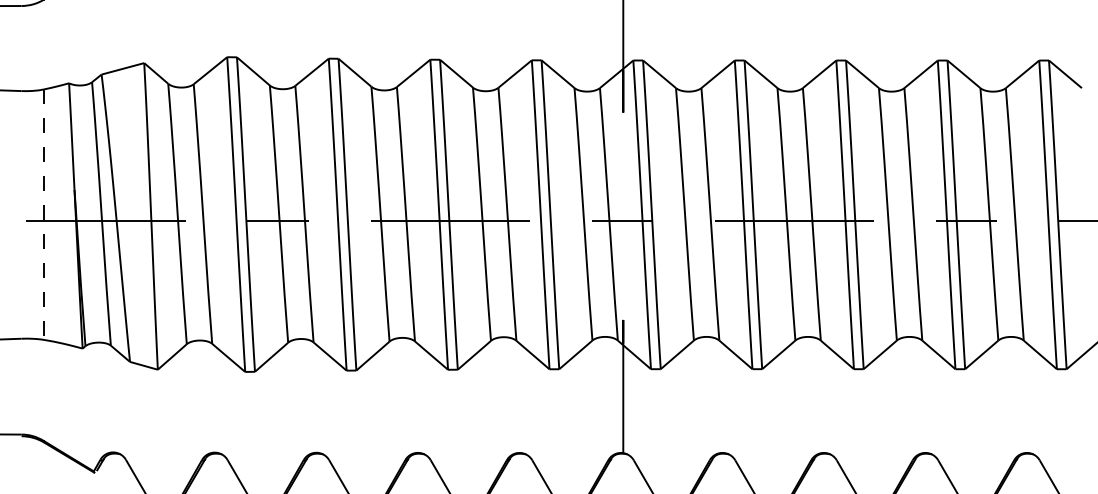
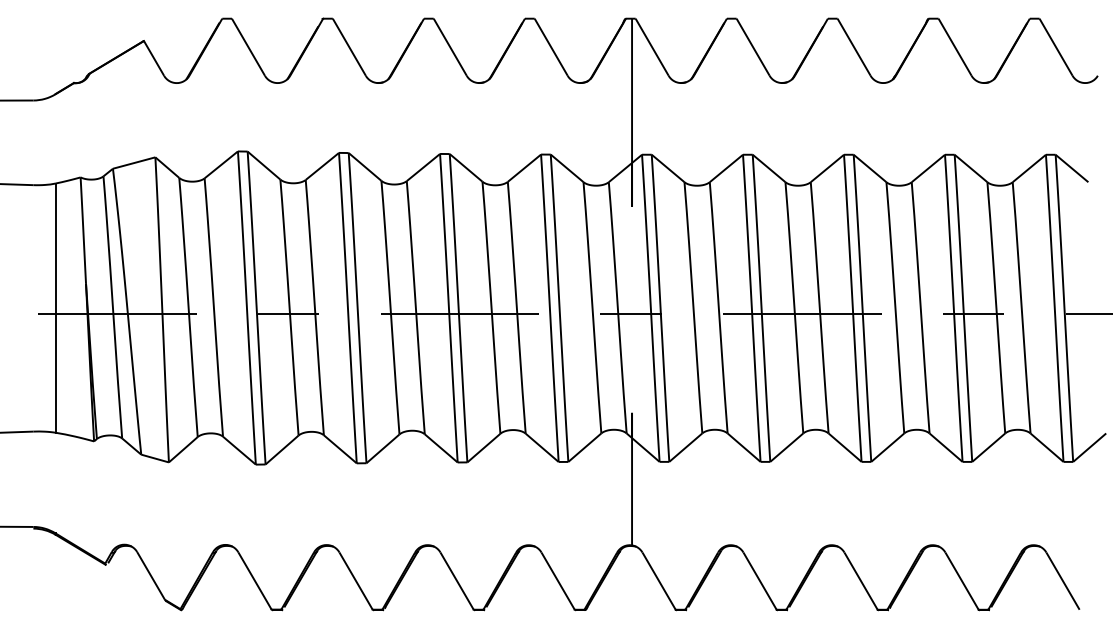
line: (43, 215) -> (55, 308), dashed -> solid

